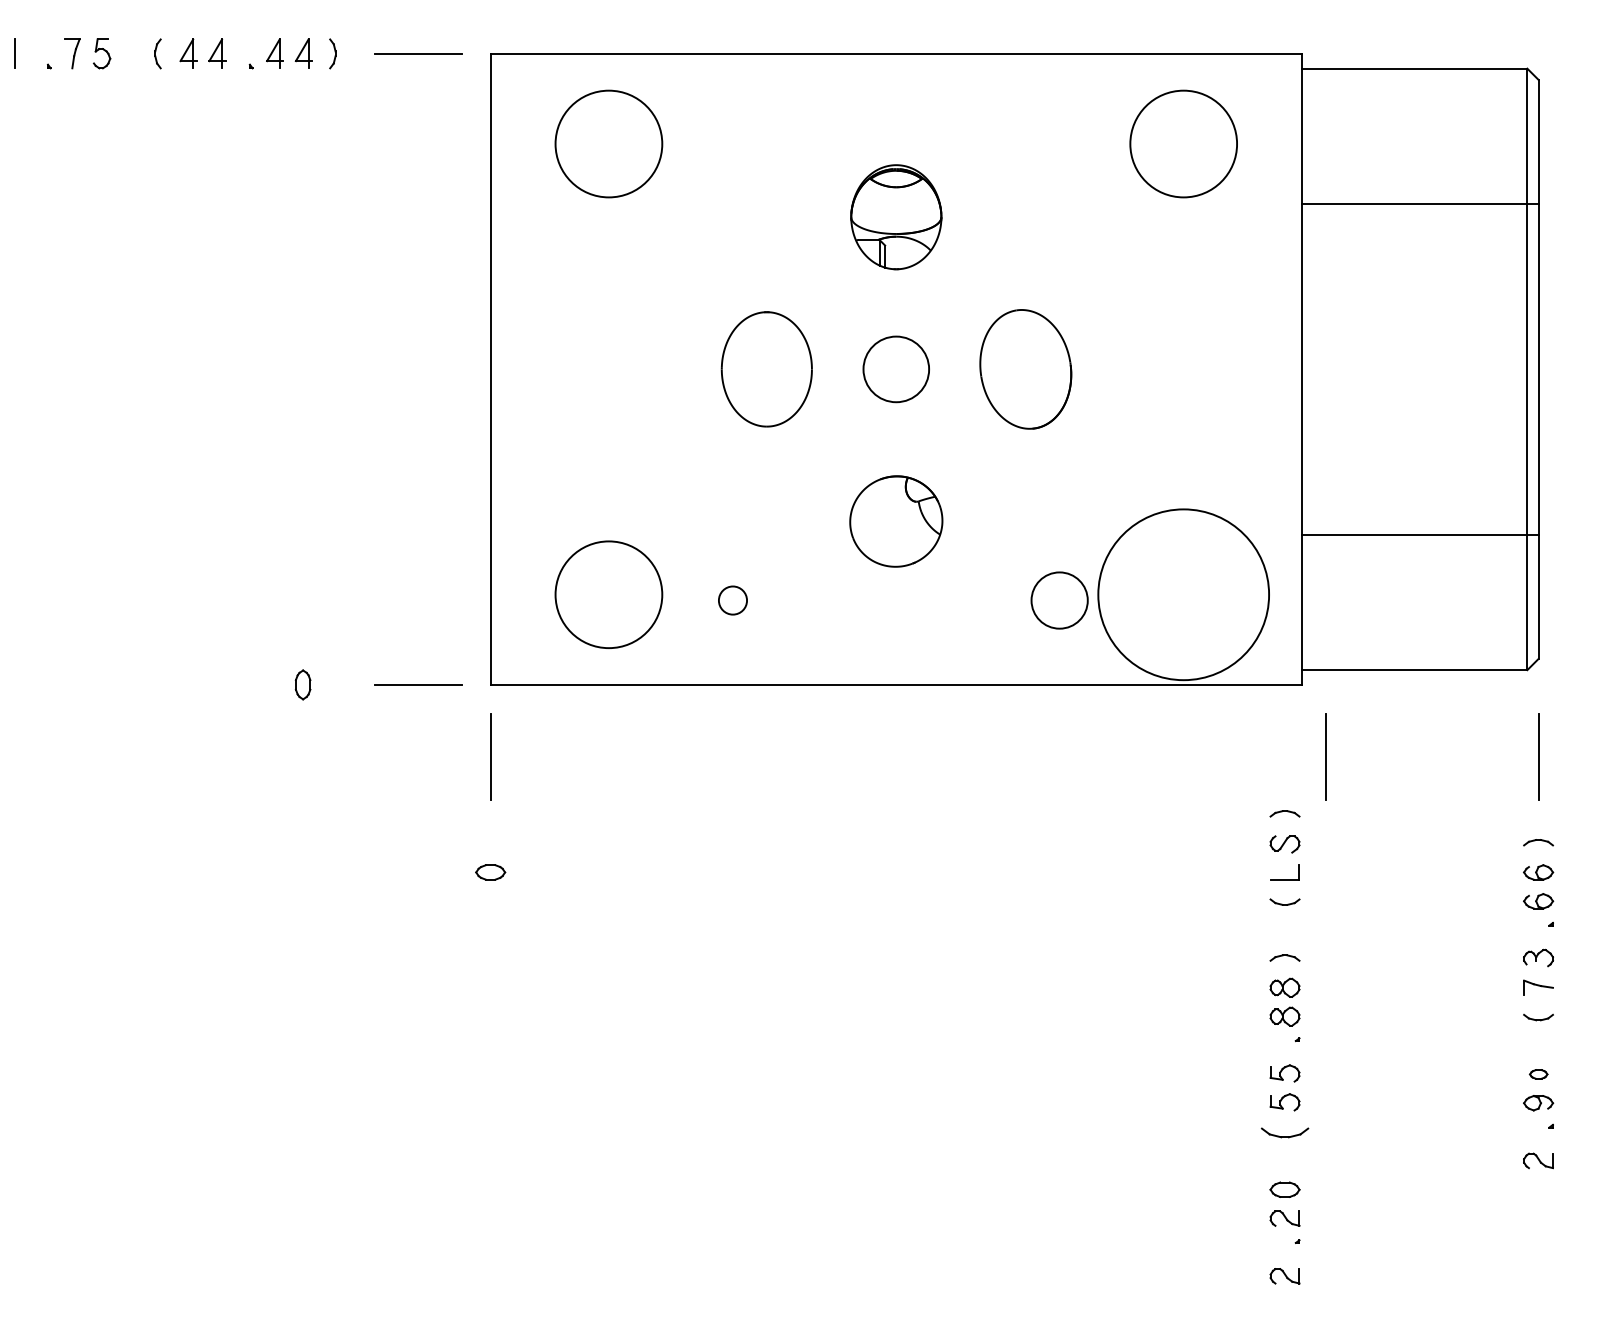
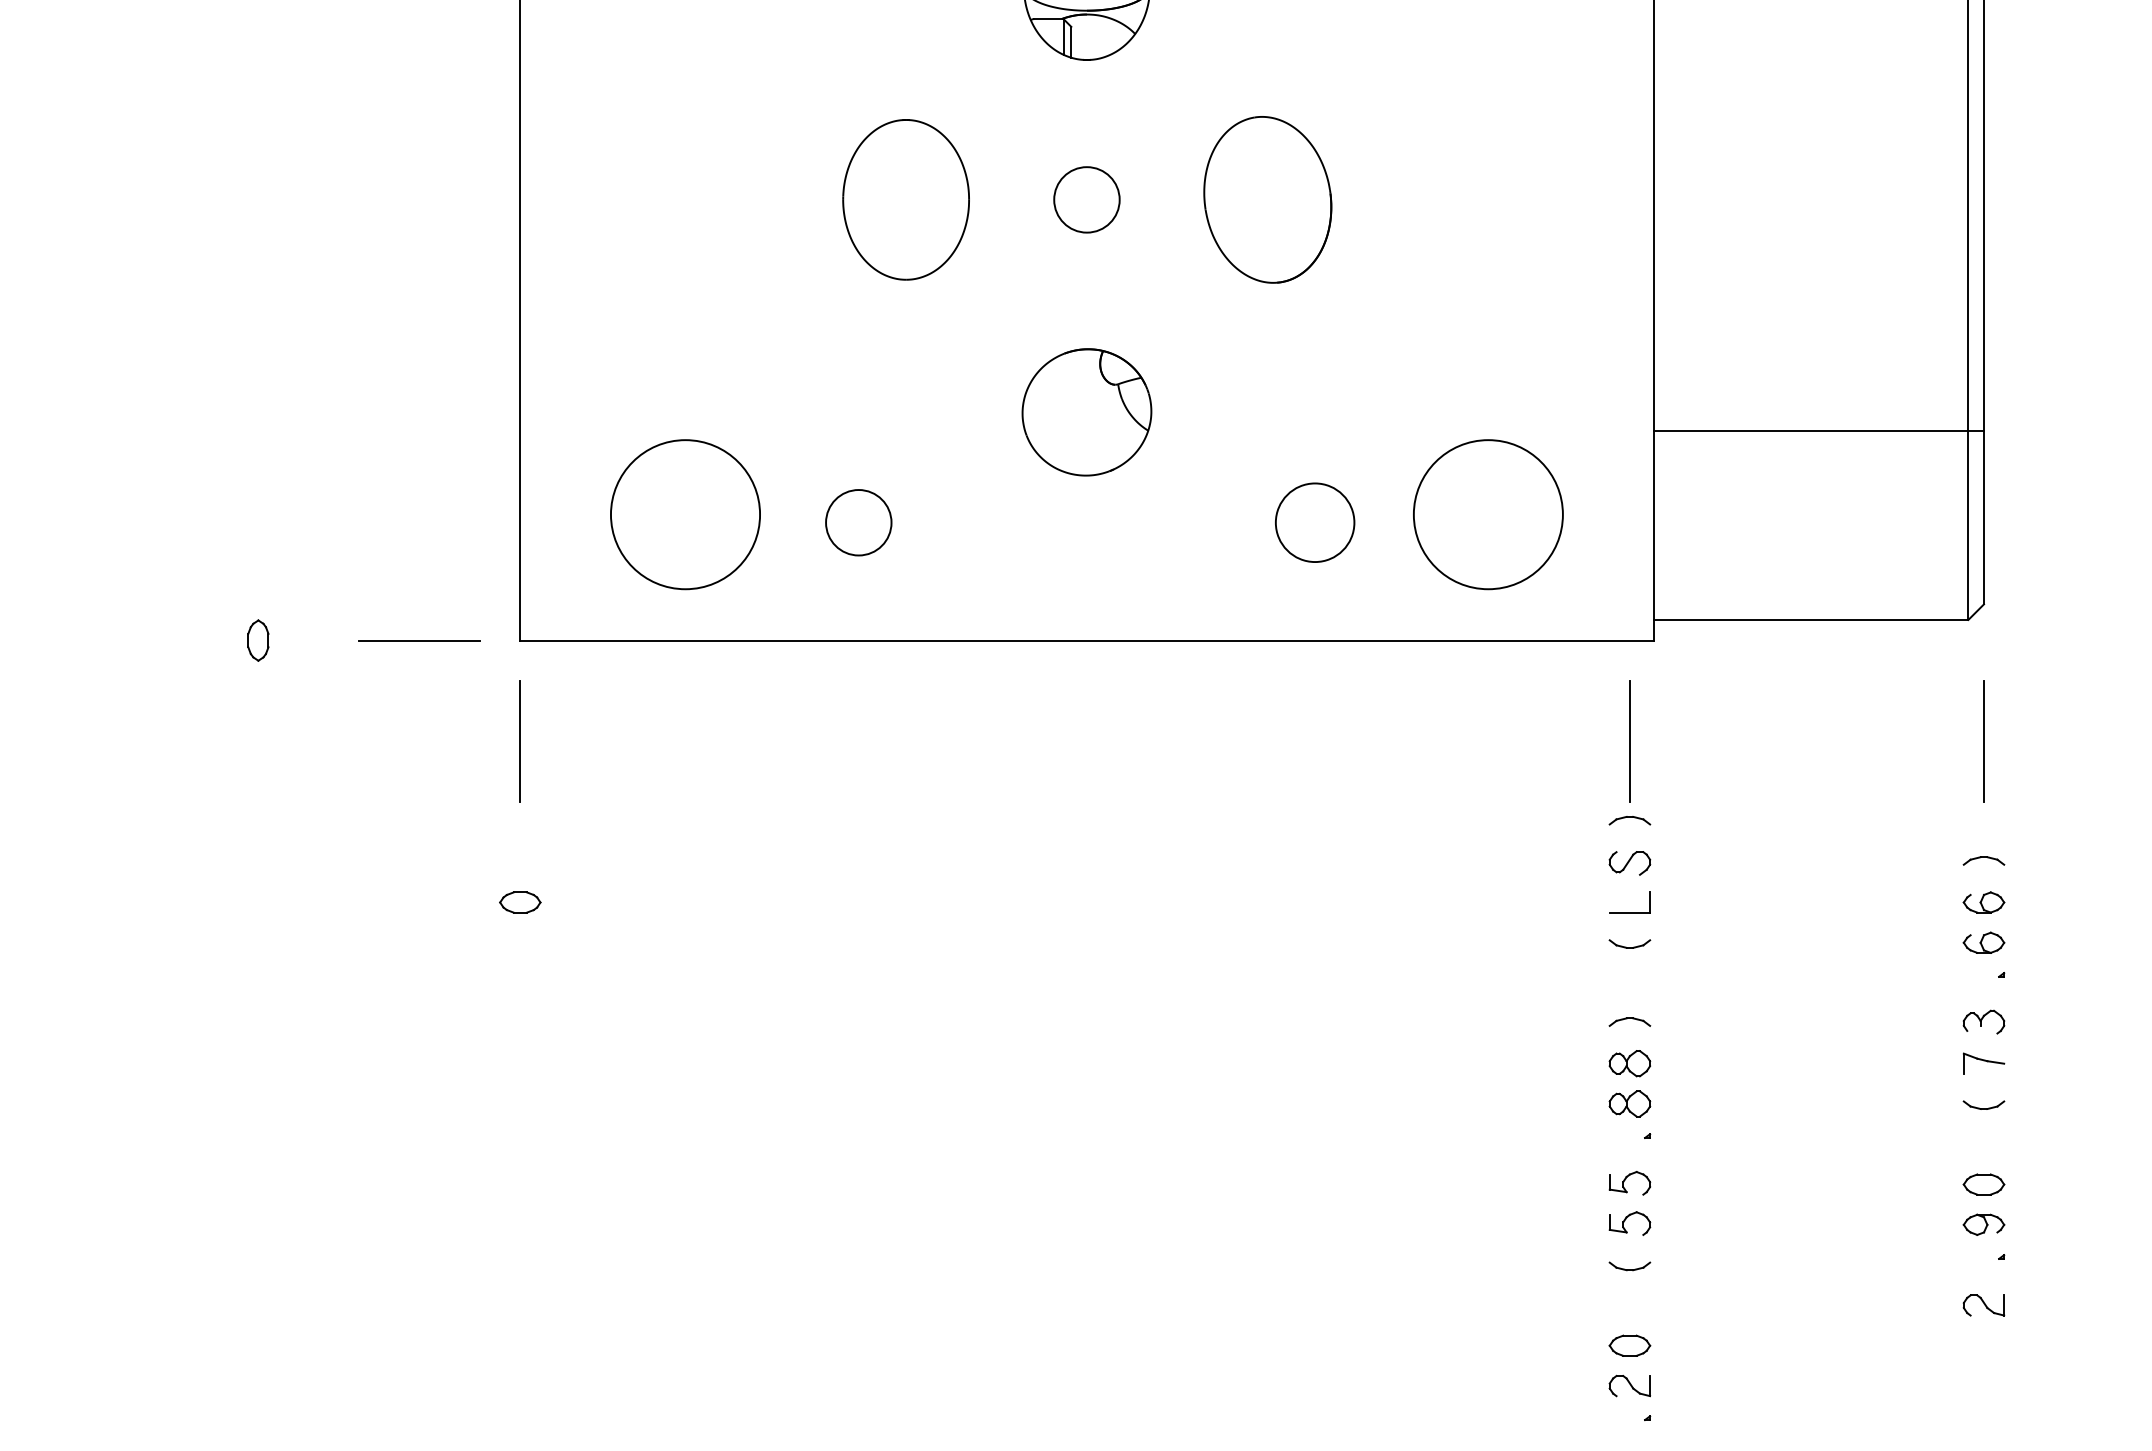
circle: (895, 368) -> (1085, 198), size x0.71
circle: (1183, 594) -> (1488, 514), size x0.62
circle: (732, 600) -> (858, 522), size x1.67
line: (1325, 756) -> (1629, 740), moved
part: (1538, 1074) -> (1983, 1184), size x1.67
part: (1284, 1132) -> (1629, 1265), size x0.62

